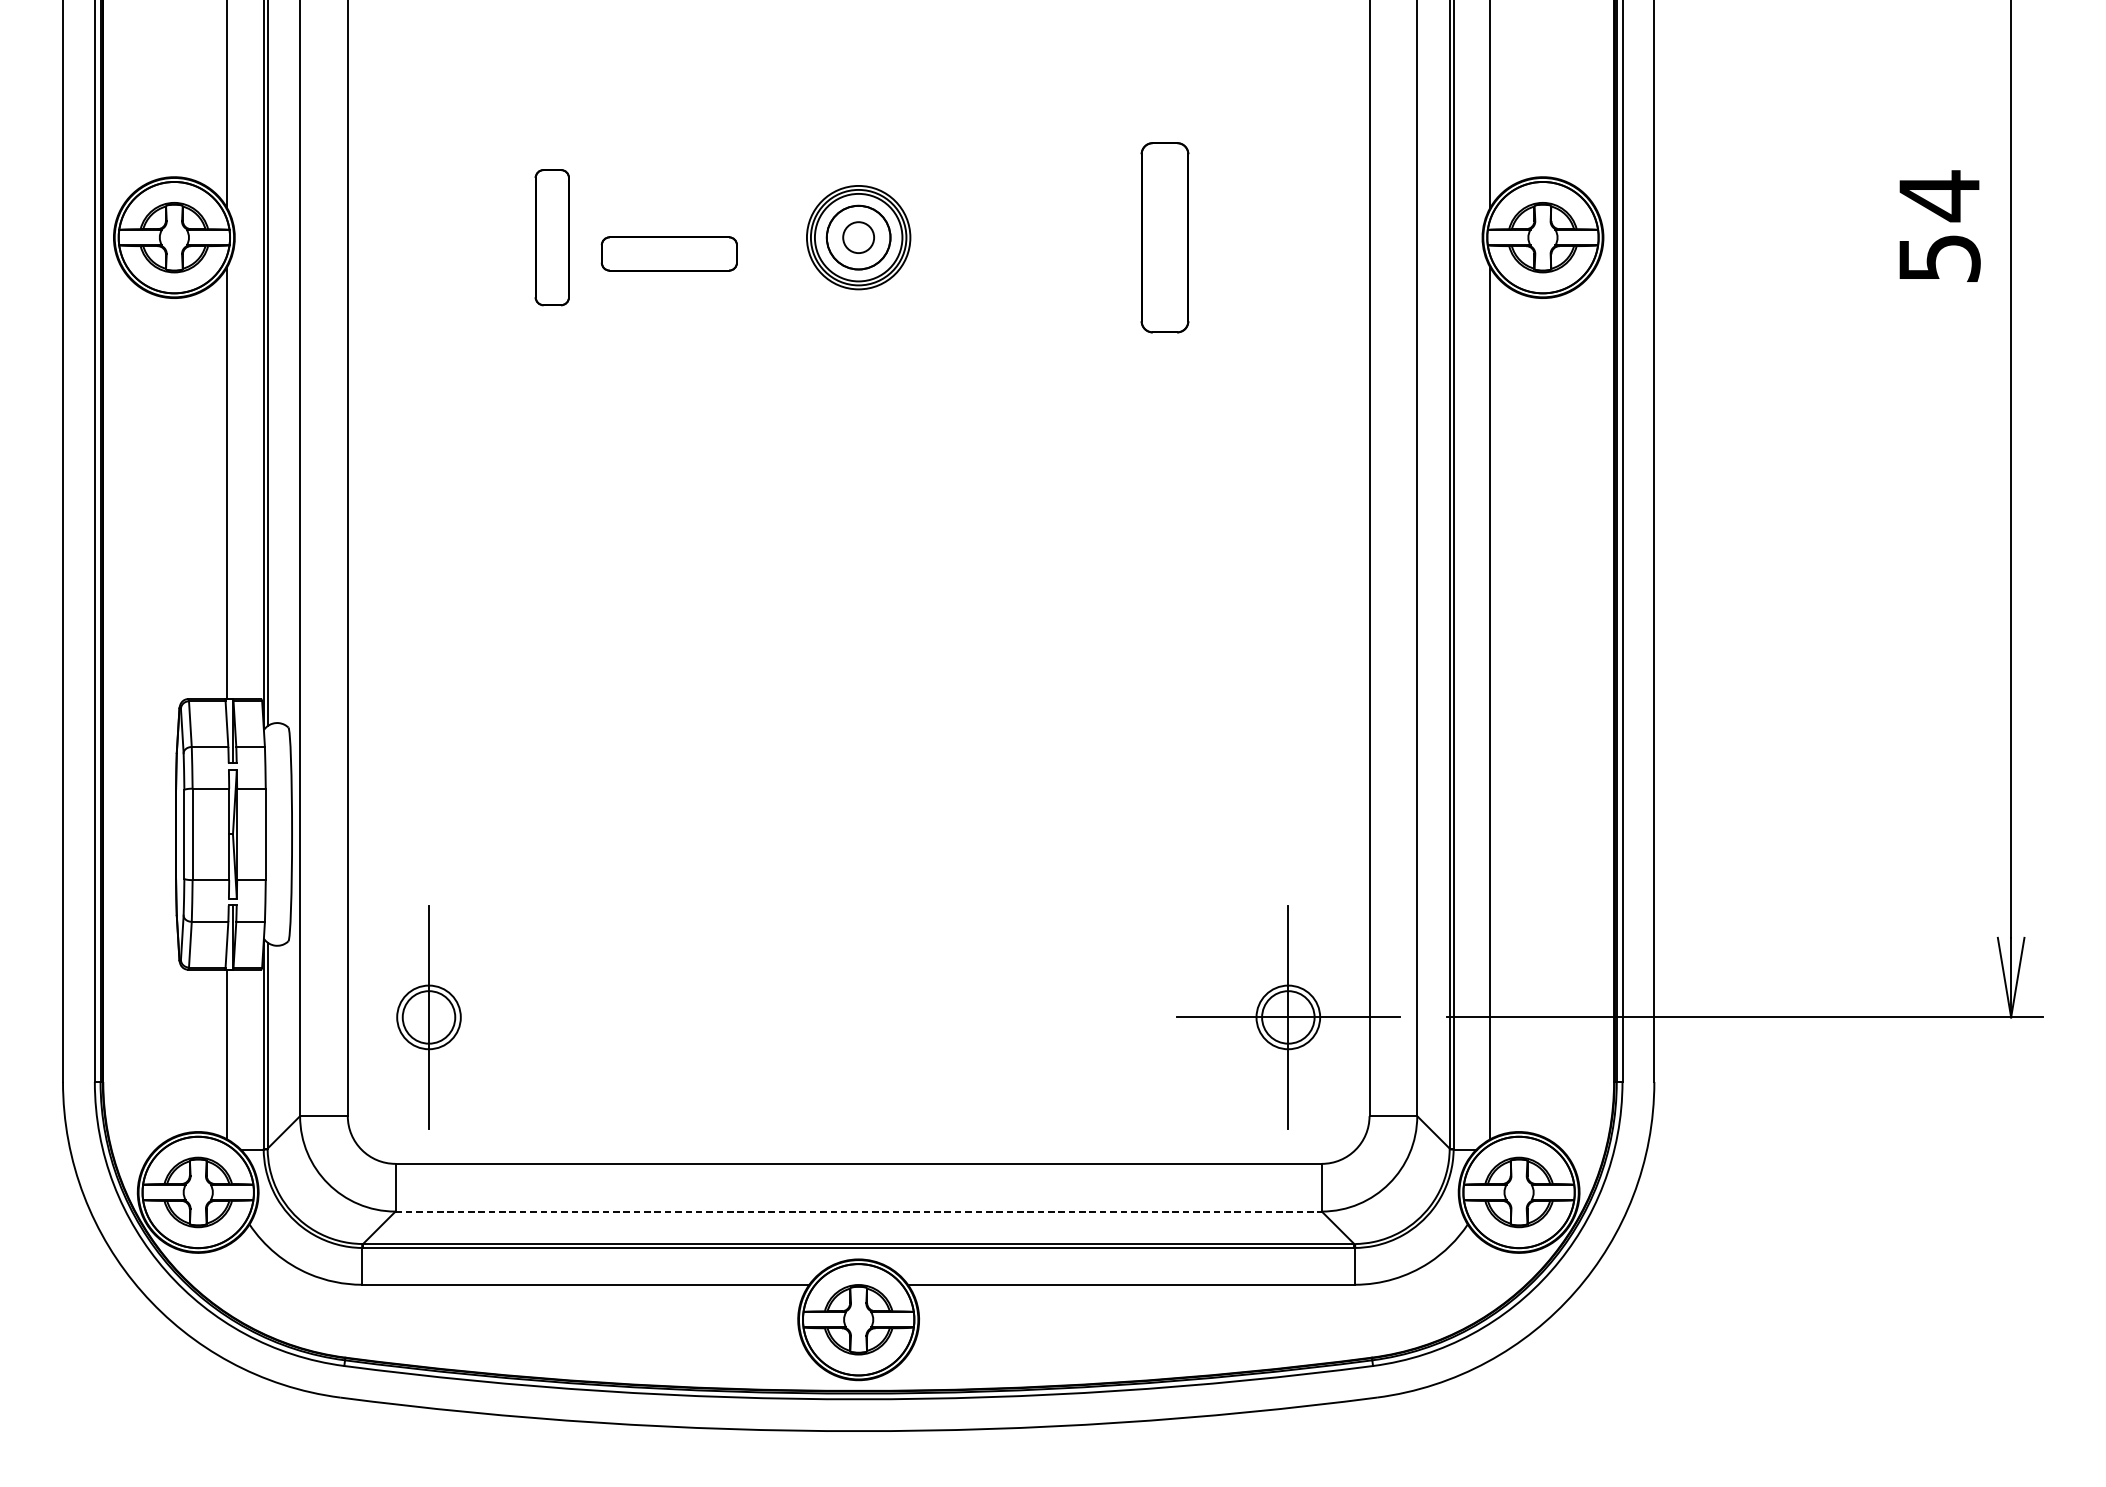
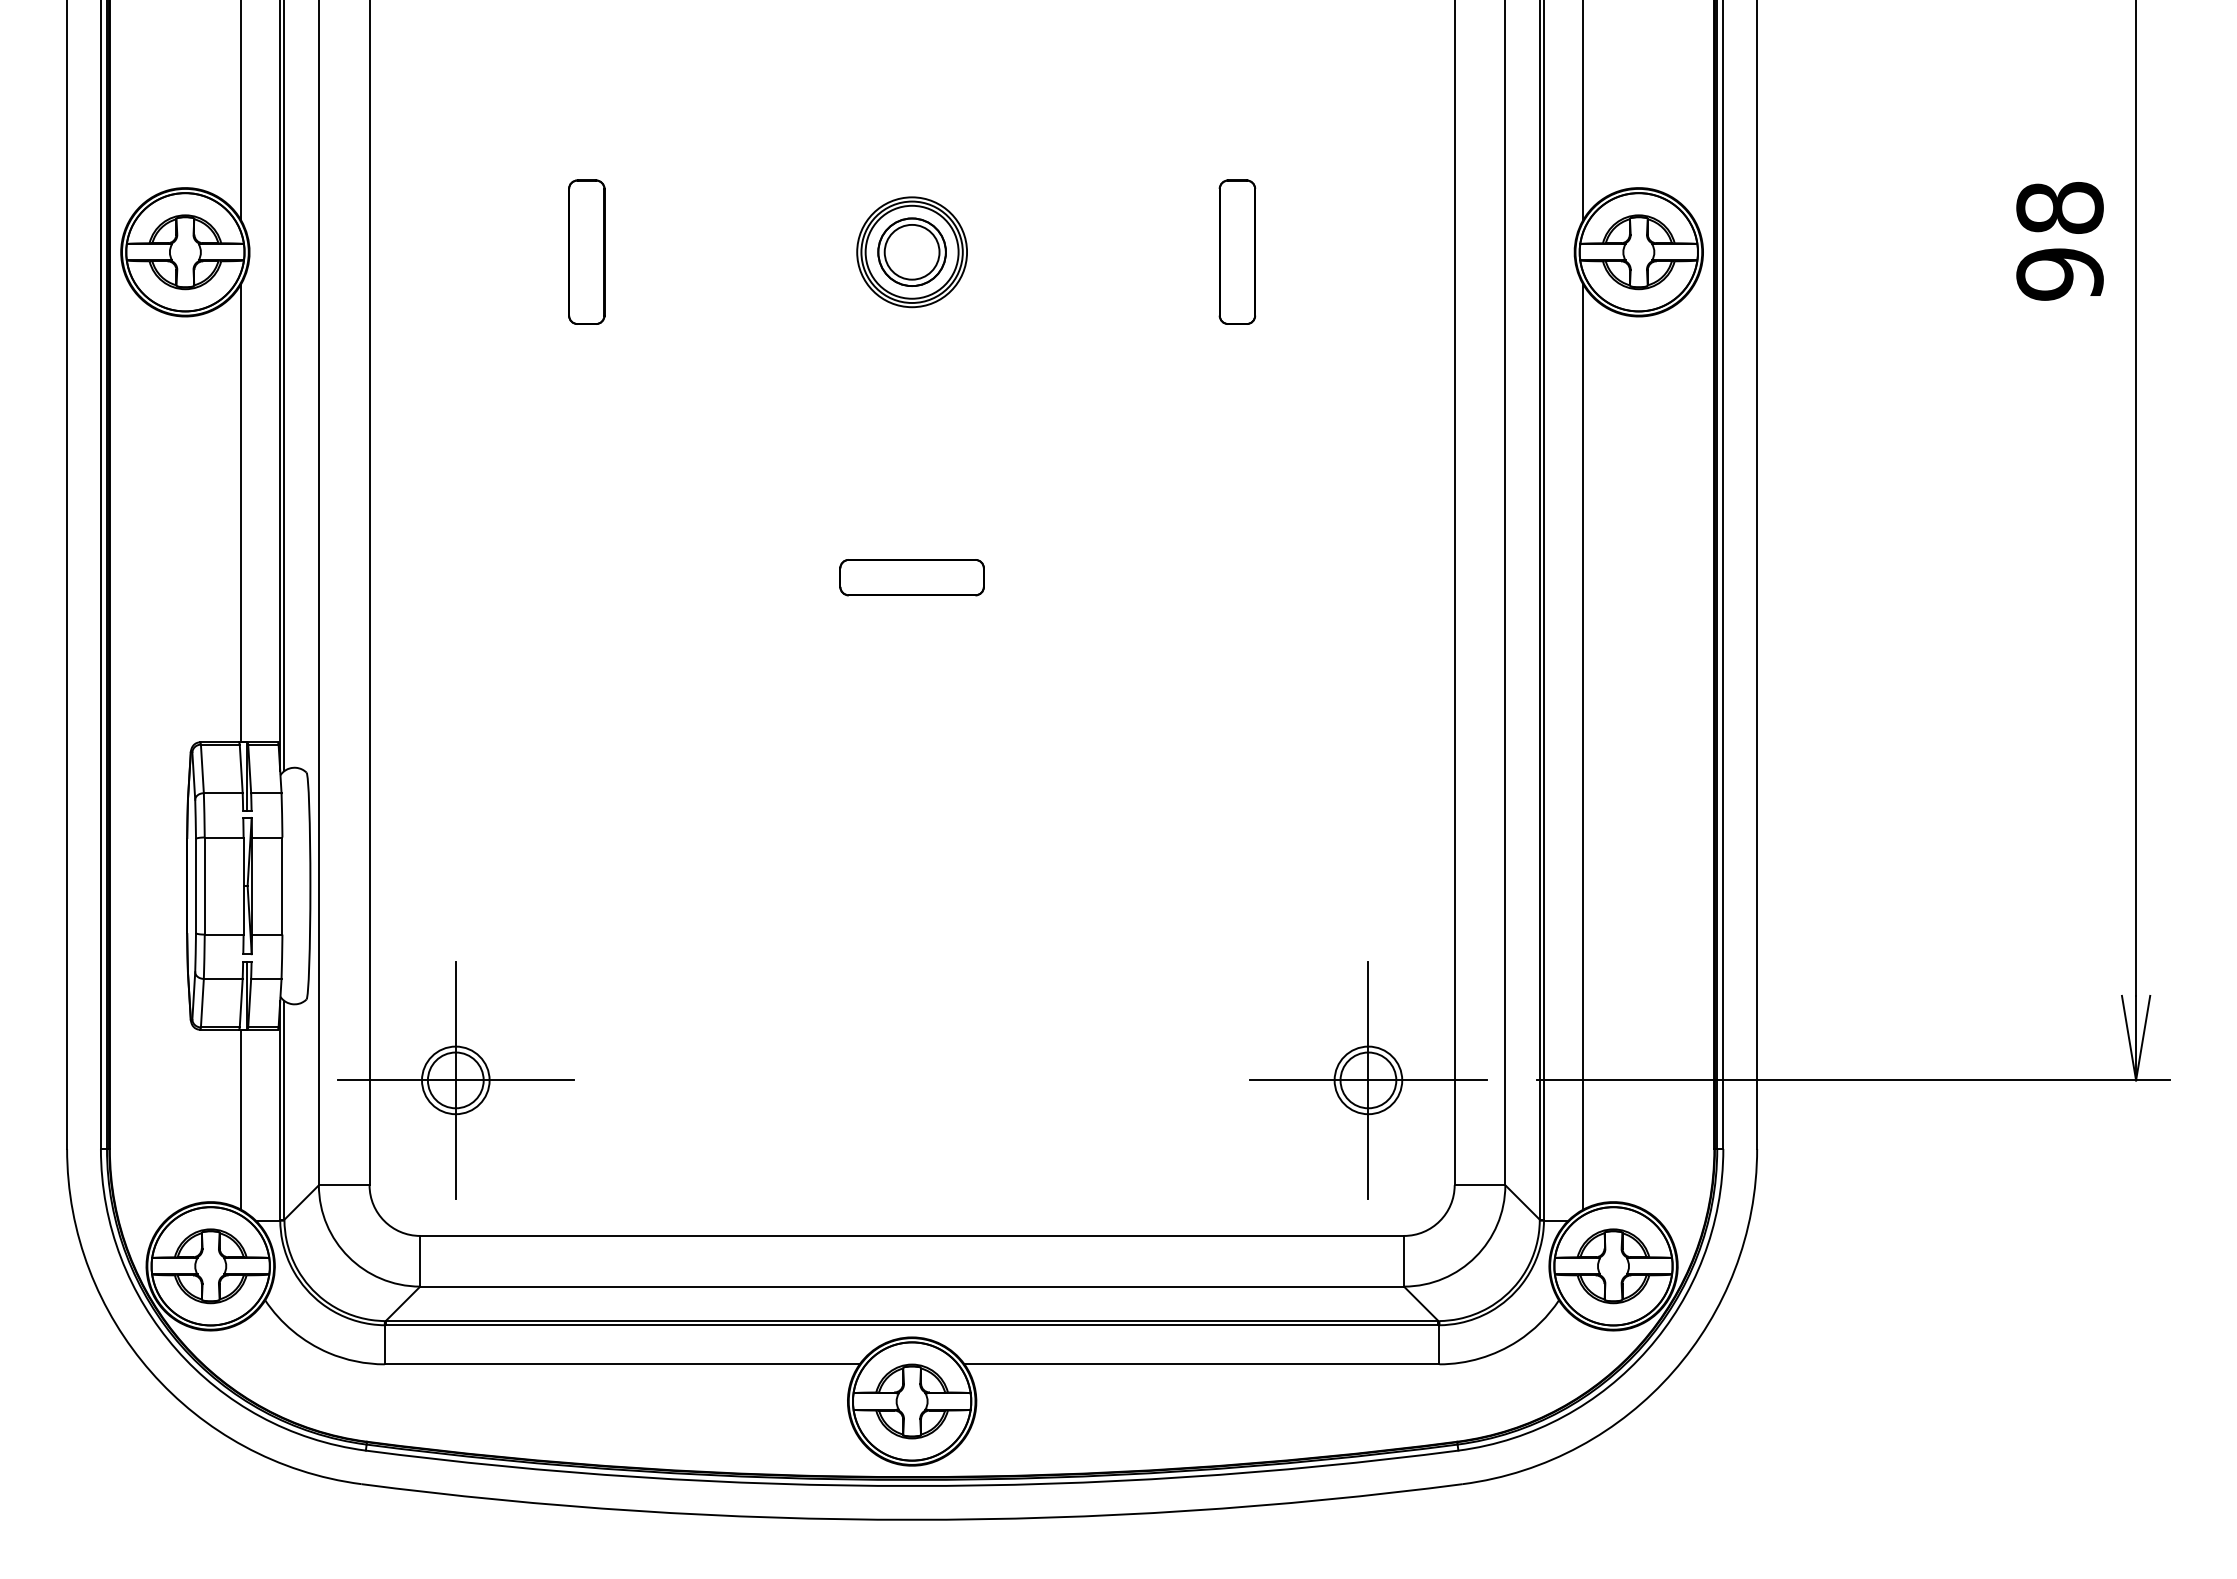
text: (1939, 226) -> (2059, 240), 54 -> 98
circle: (858, 236) -> (911, 251), size x1.67
part: (1165, 236) -> (1237, 251), size x0.71
part: (668, 253) -> (911, 577), moved
line: (428, 1017) -> (455, 1080), added
line: (859, 1211) -> (912, 1286), dashed -> solid

